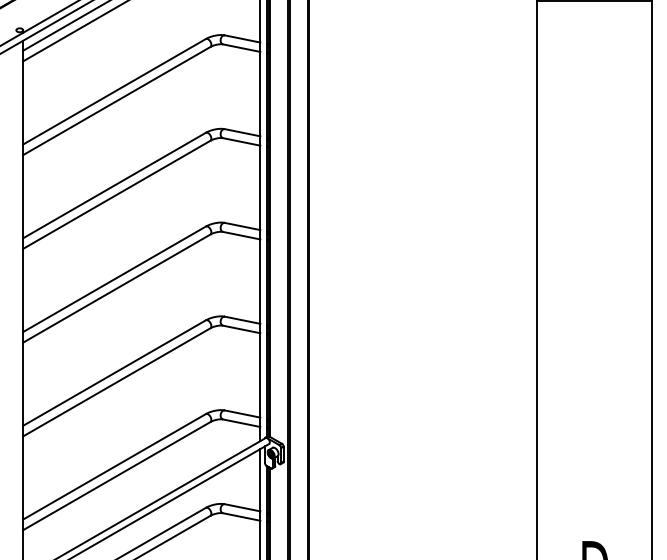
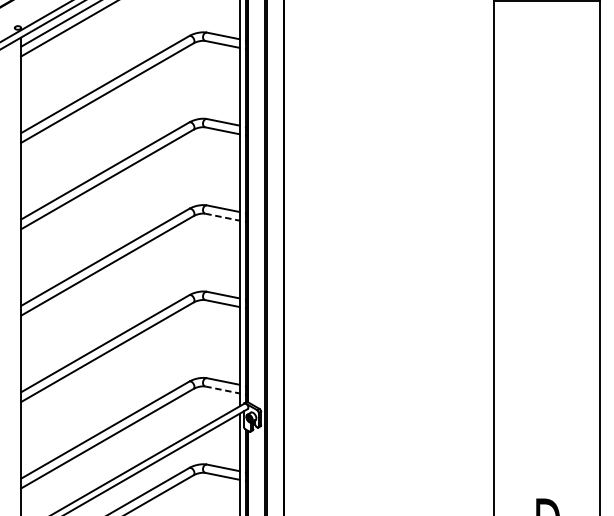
line: (241, 235) -> (222, 217), solid -> dashed
line: (241, 423) -> (222, 390), solid -> dashed

